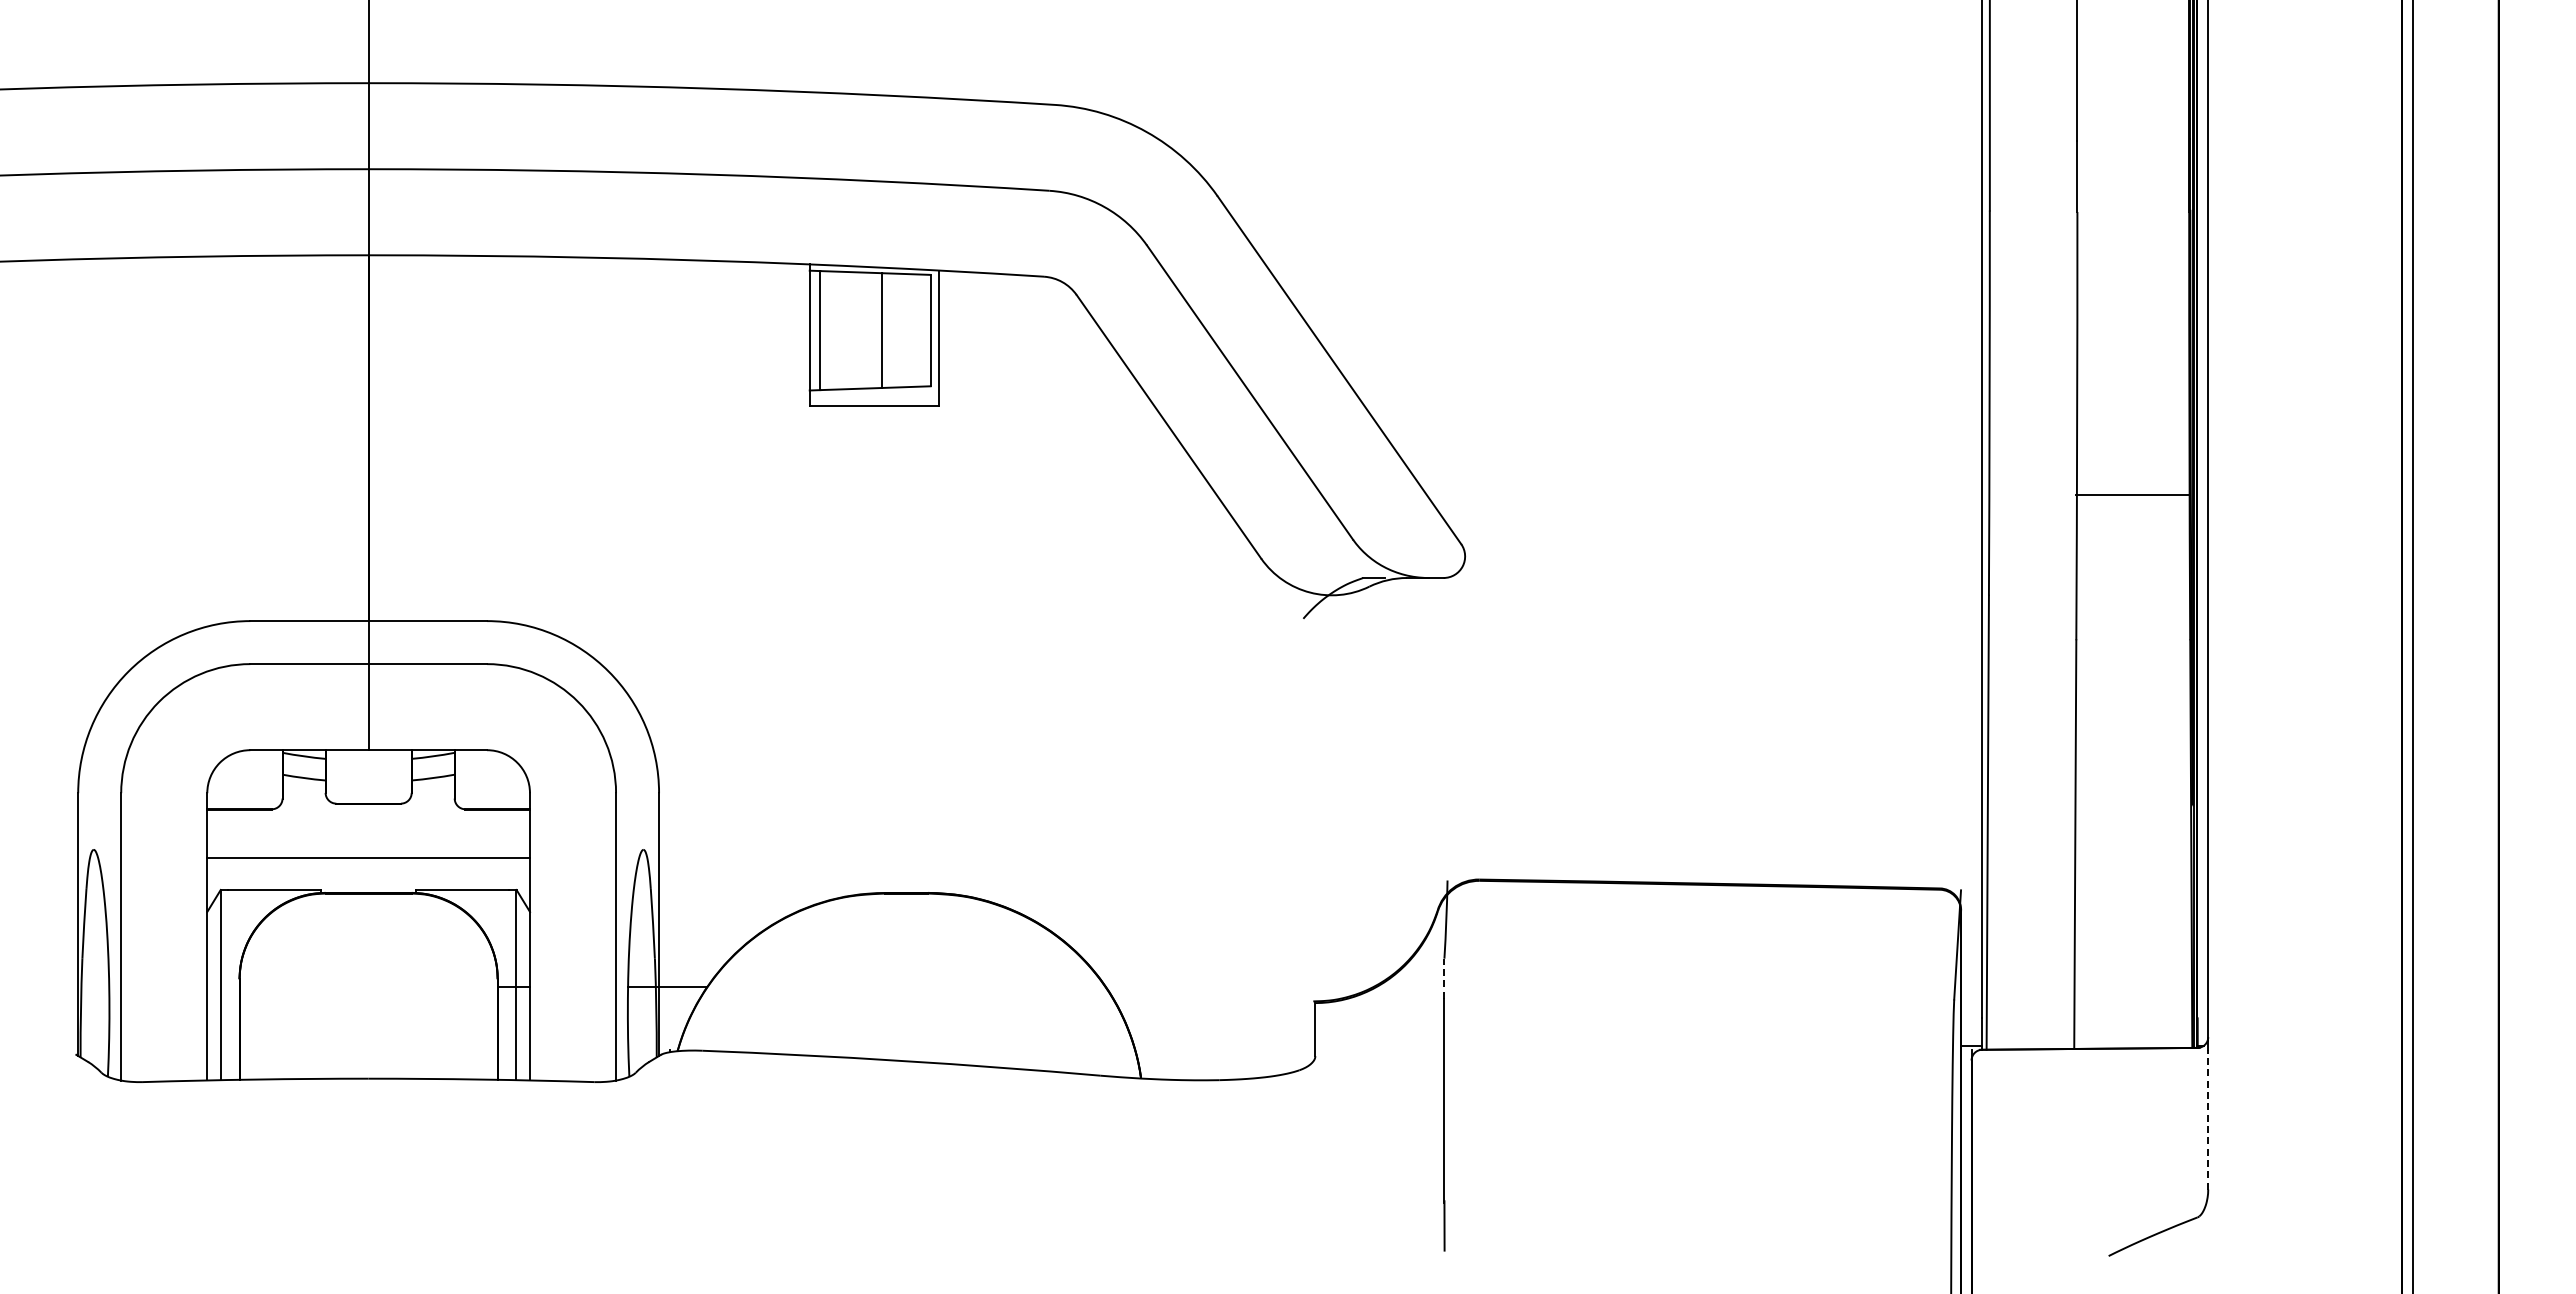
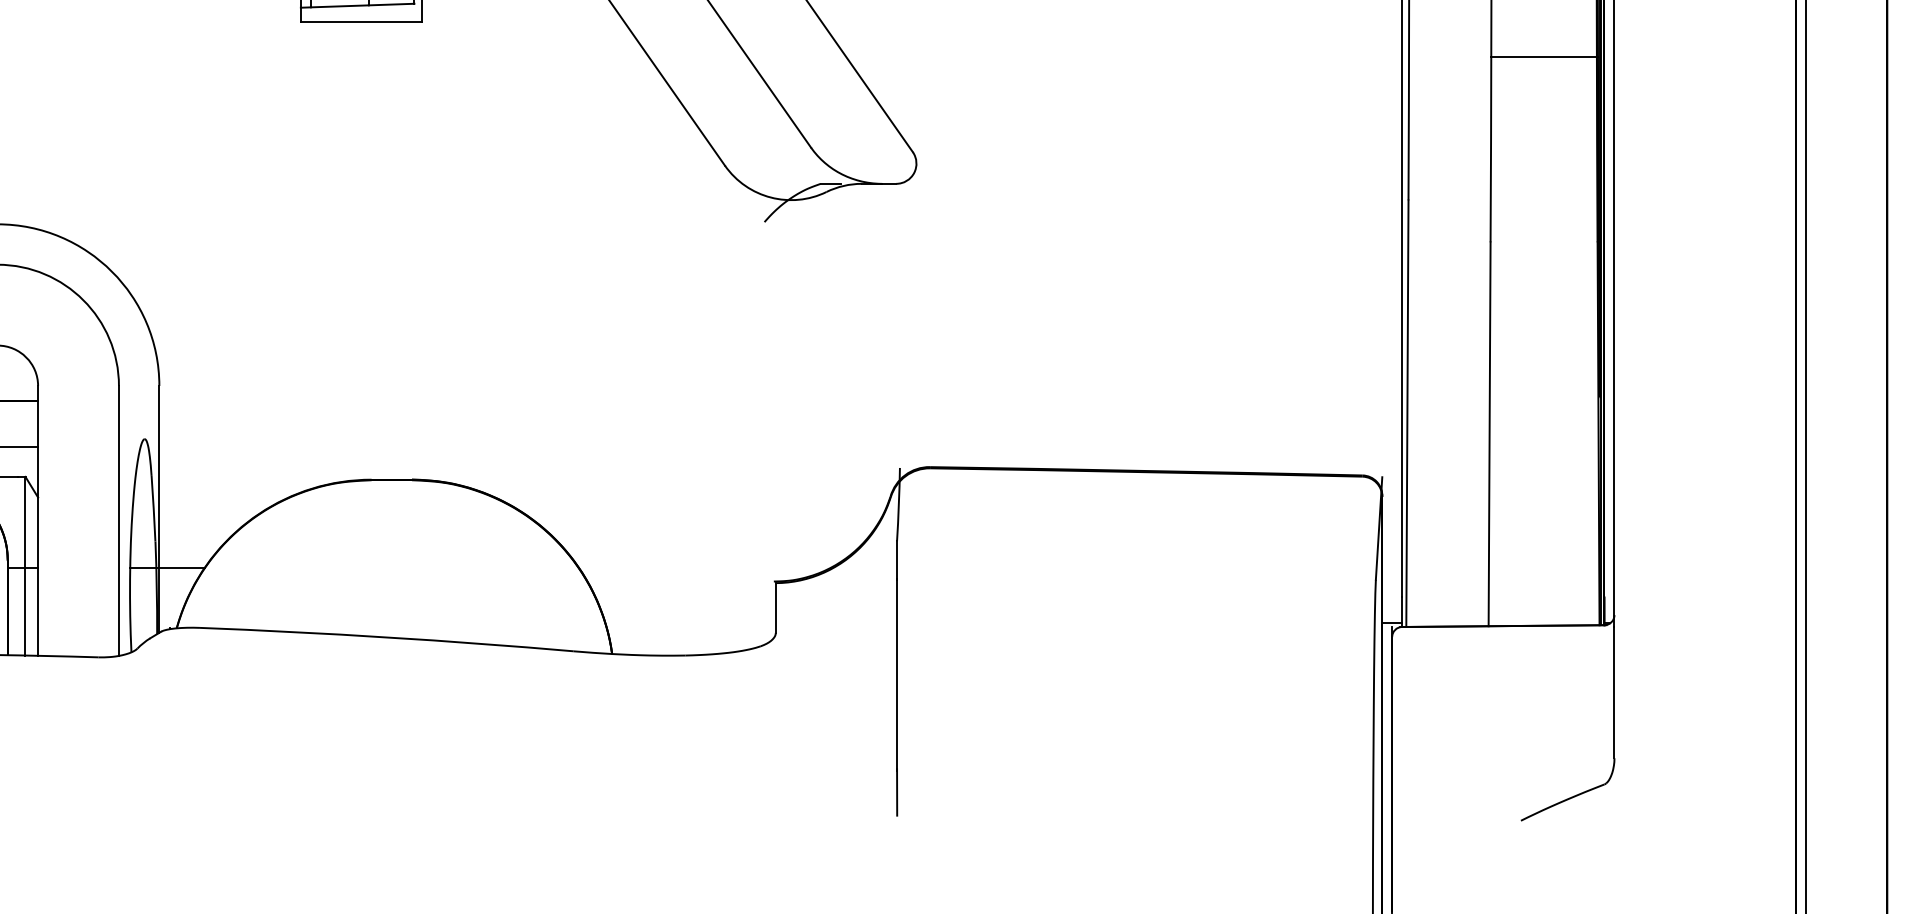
line: (2133, 494) -> (1544, 56), moved
line: (1444, 978) -> (897, 560), dashed -> solid
line: (2208, 1119) -> (1614, 692), dashed -> solid

